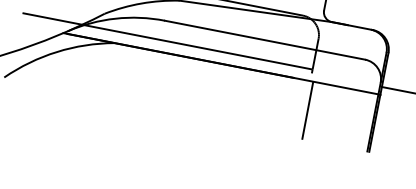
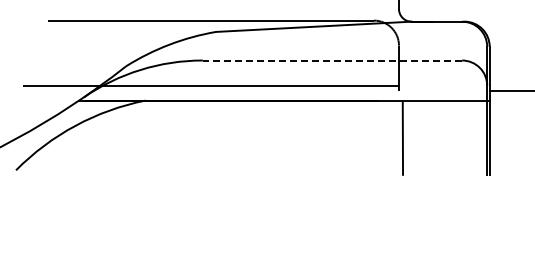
line: (265, 40) -> (332, 60), solid -> dashed

